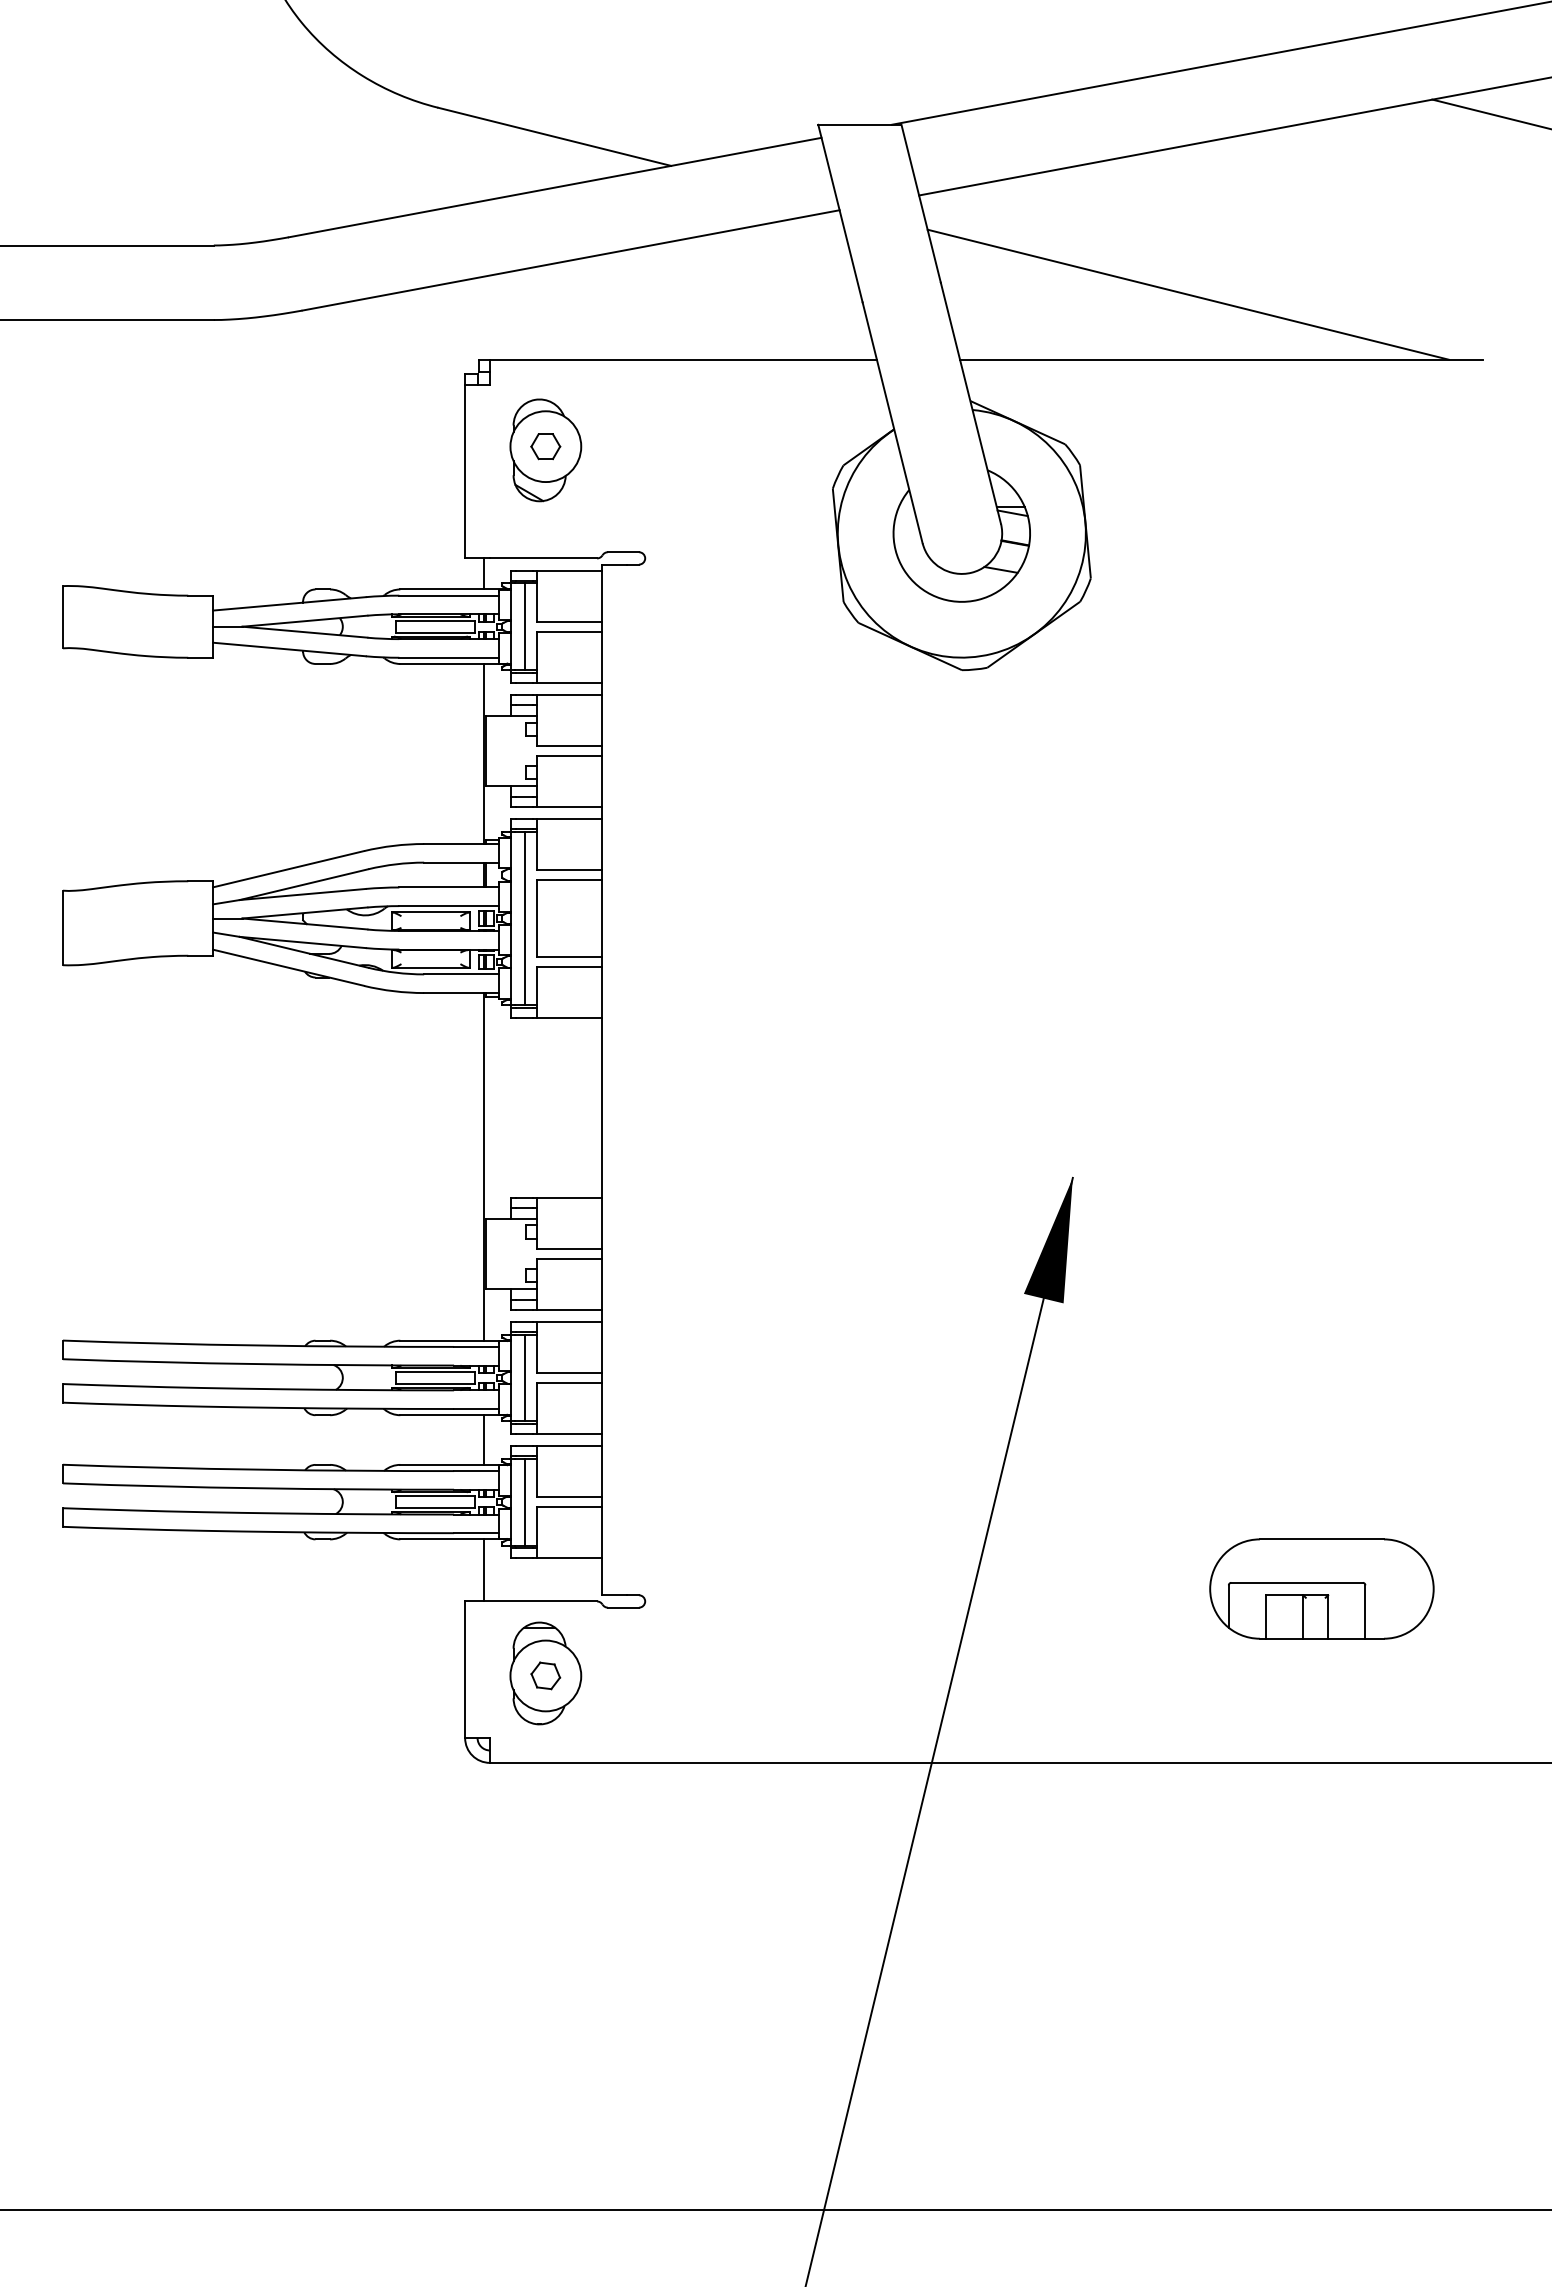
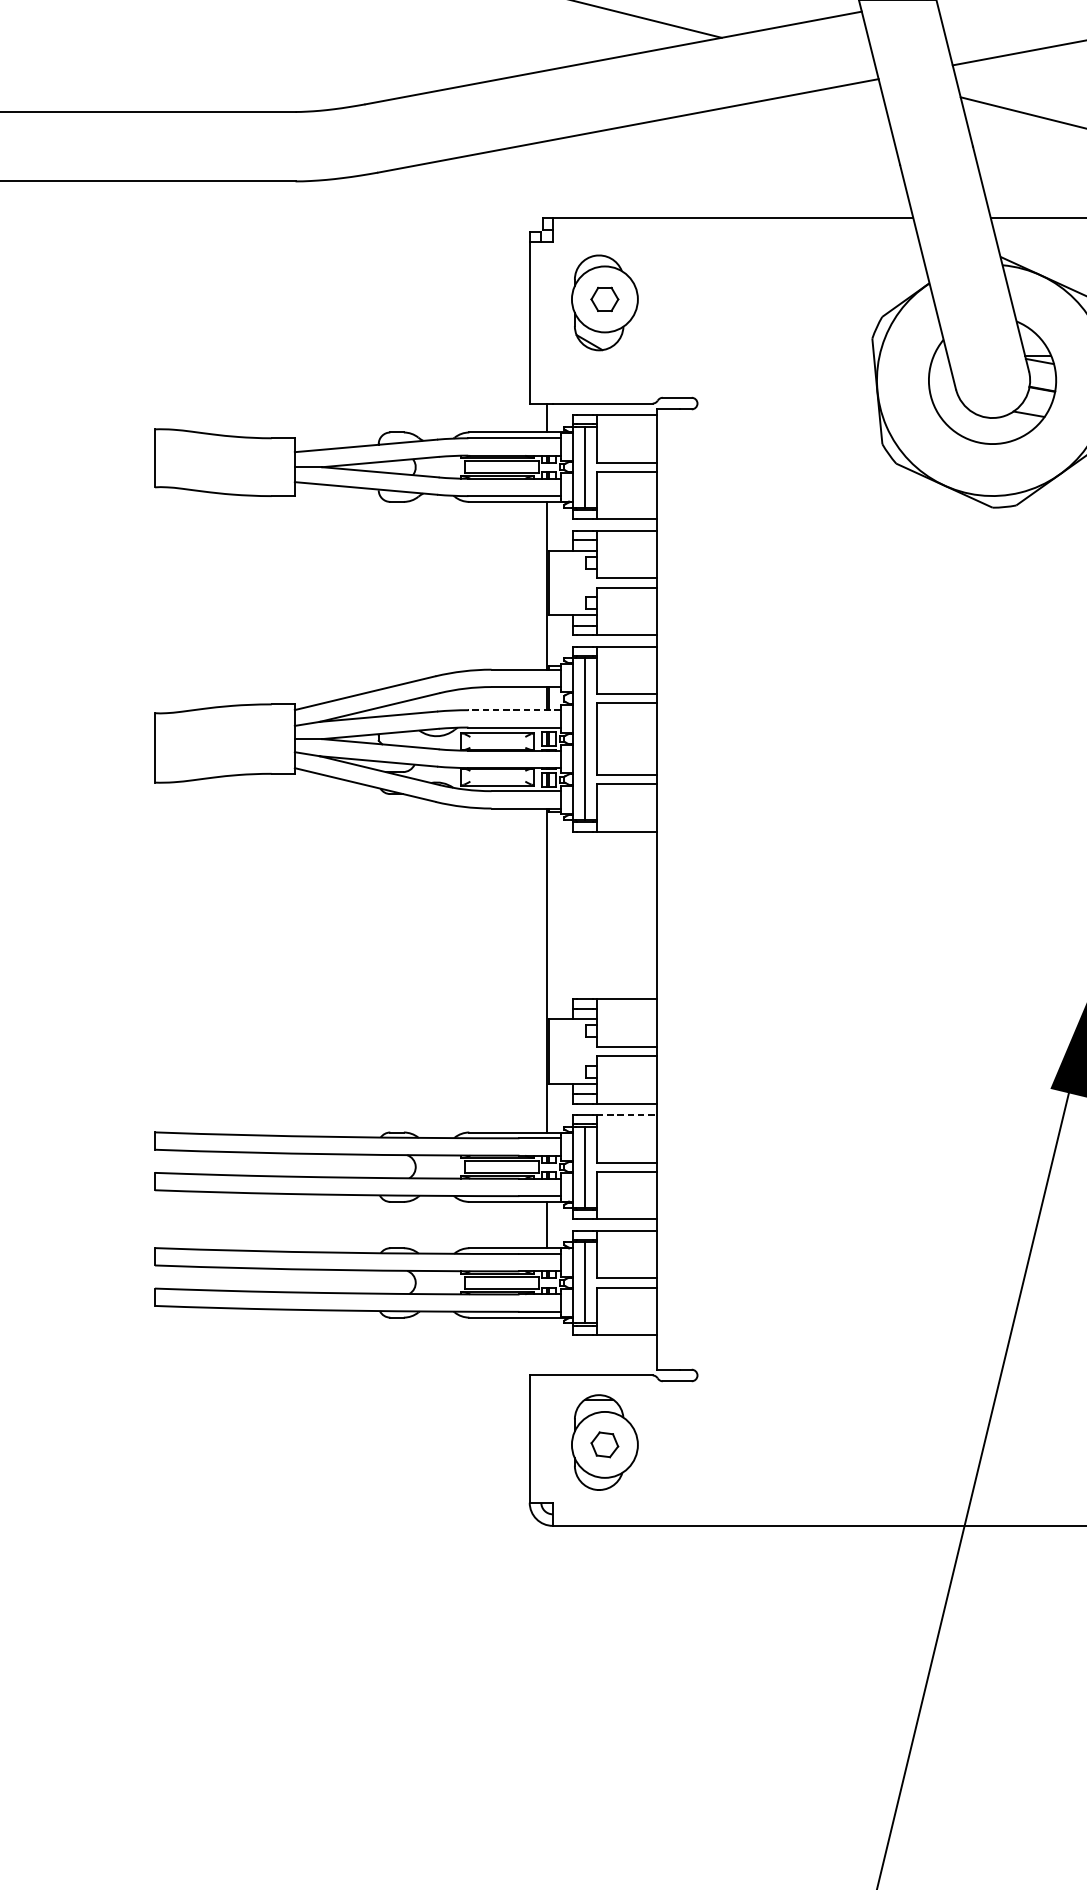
line: (449, 887) -> (515, 710), solid -> dashed
line: (569, 1322) -> (626, 1115), solid -> dashed
line: (483, 1570) -> (546, 1346), removed

